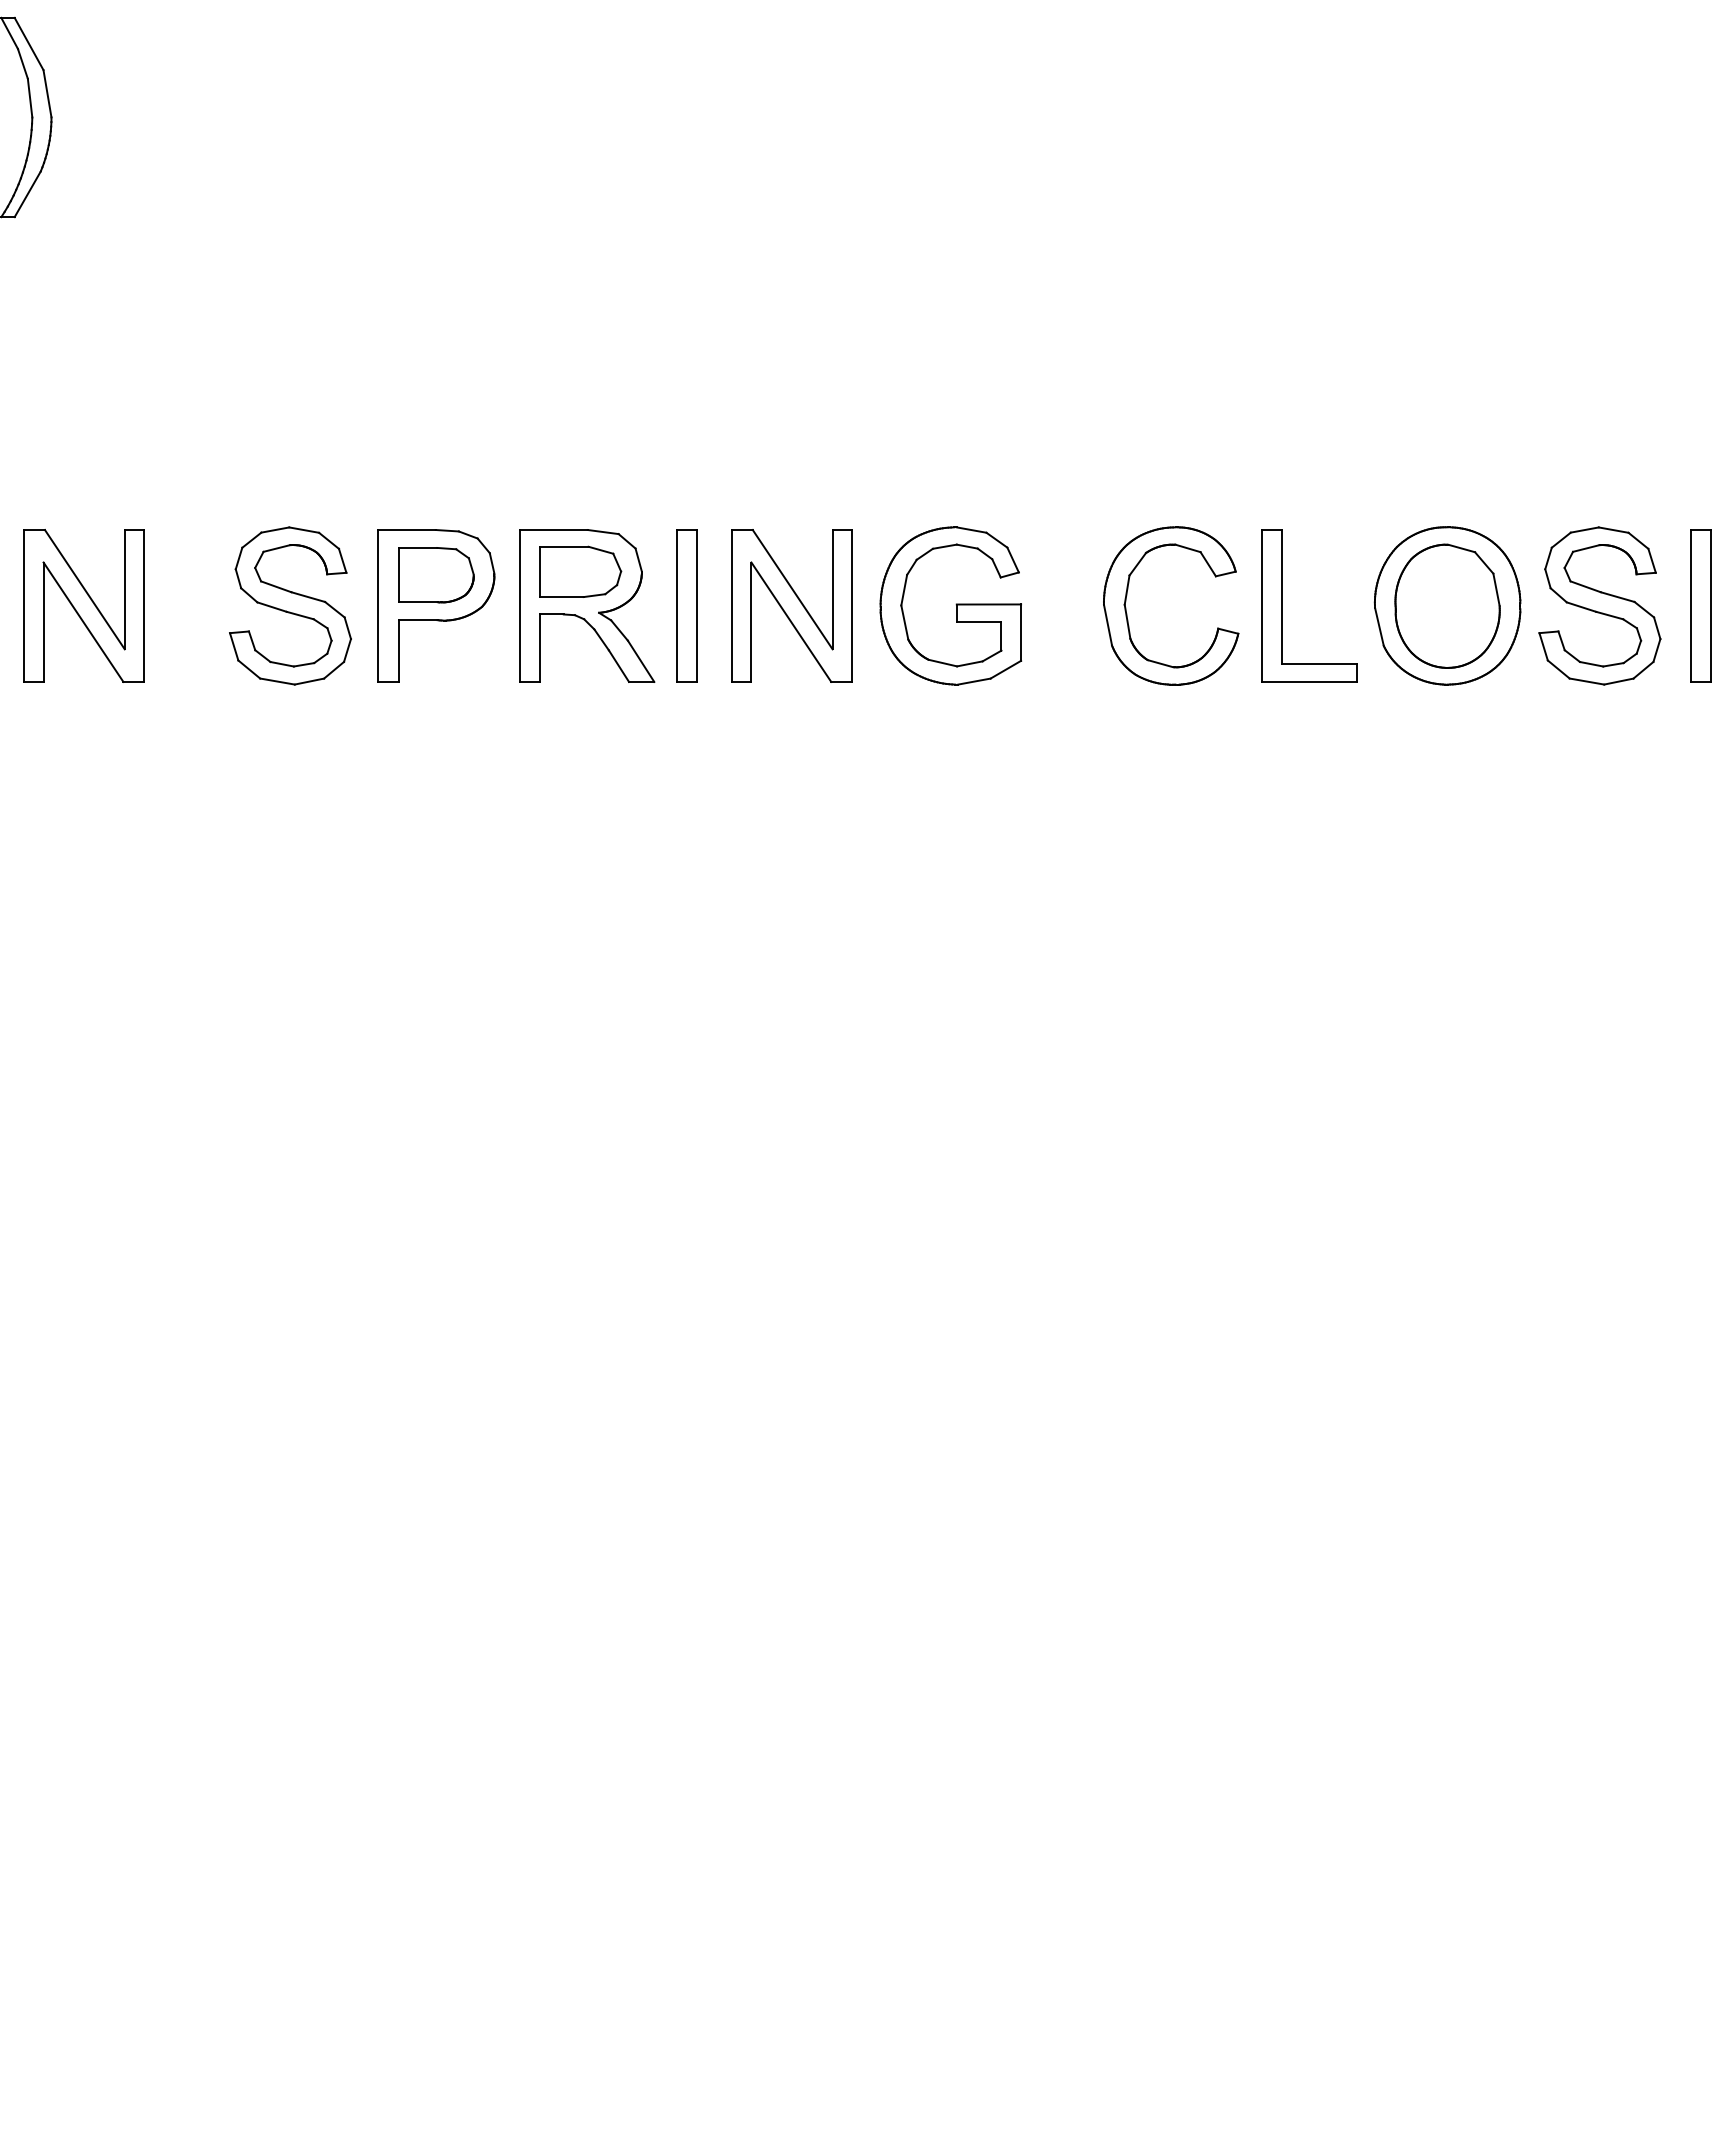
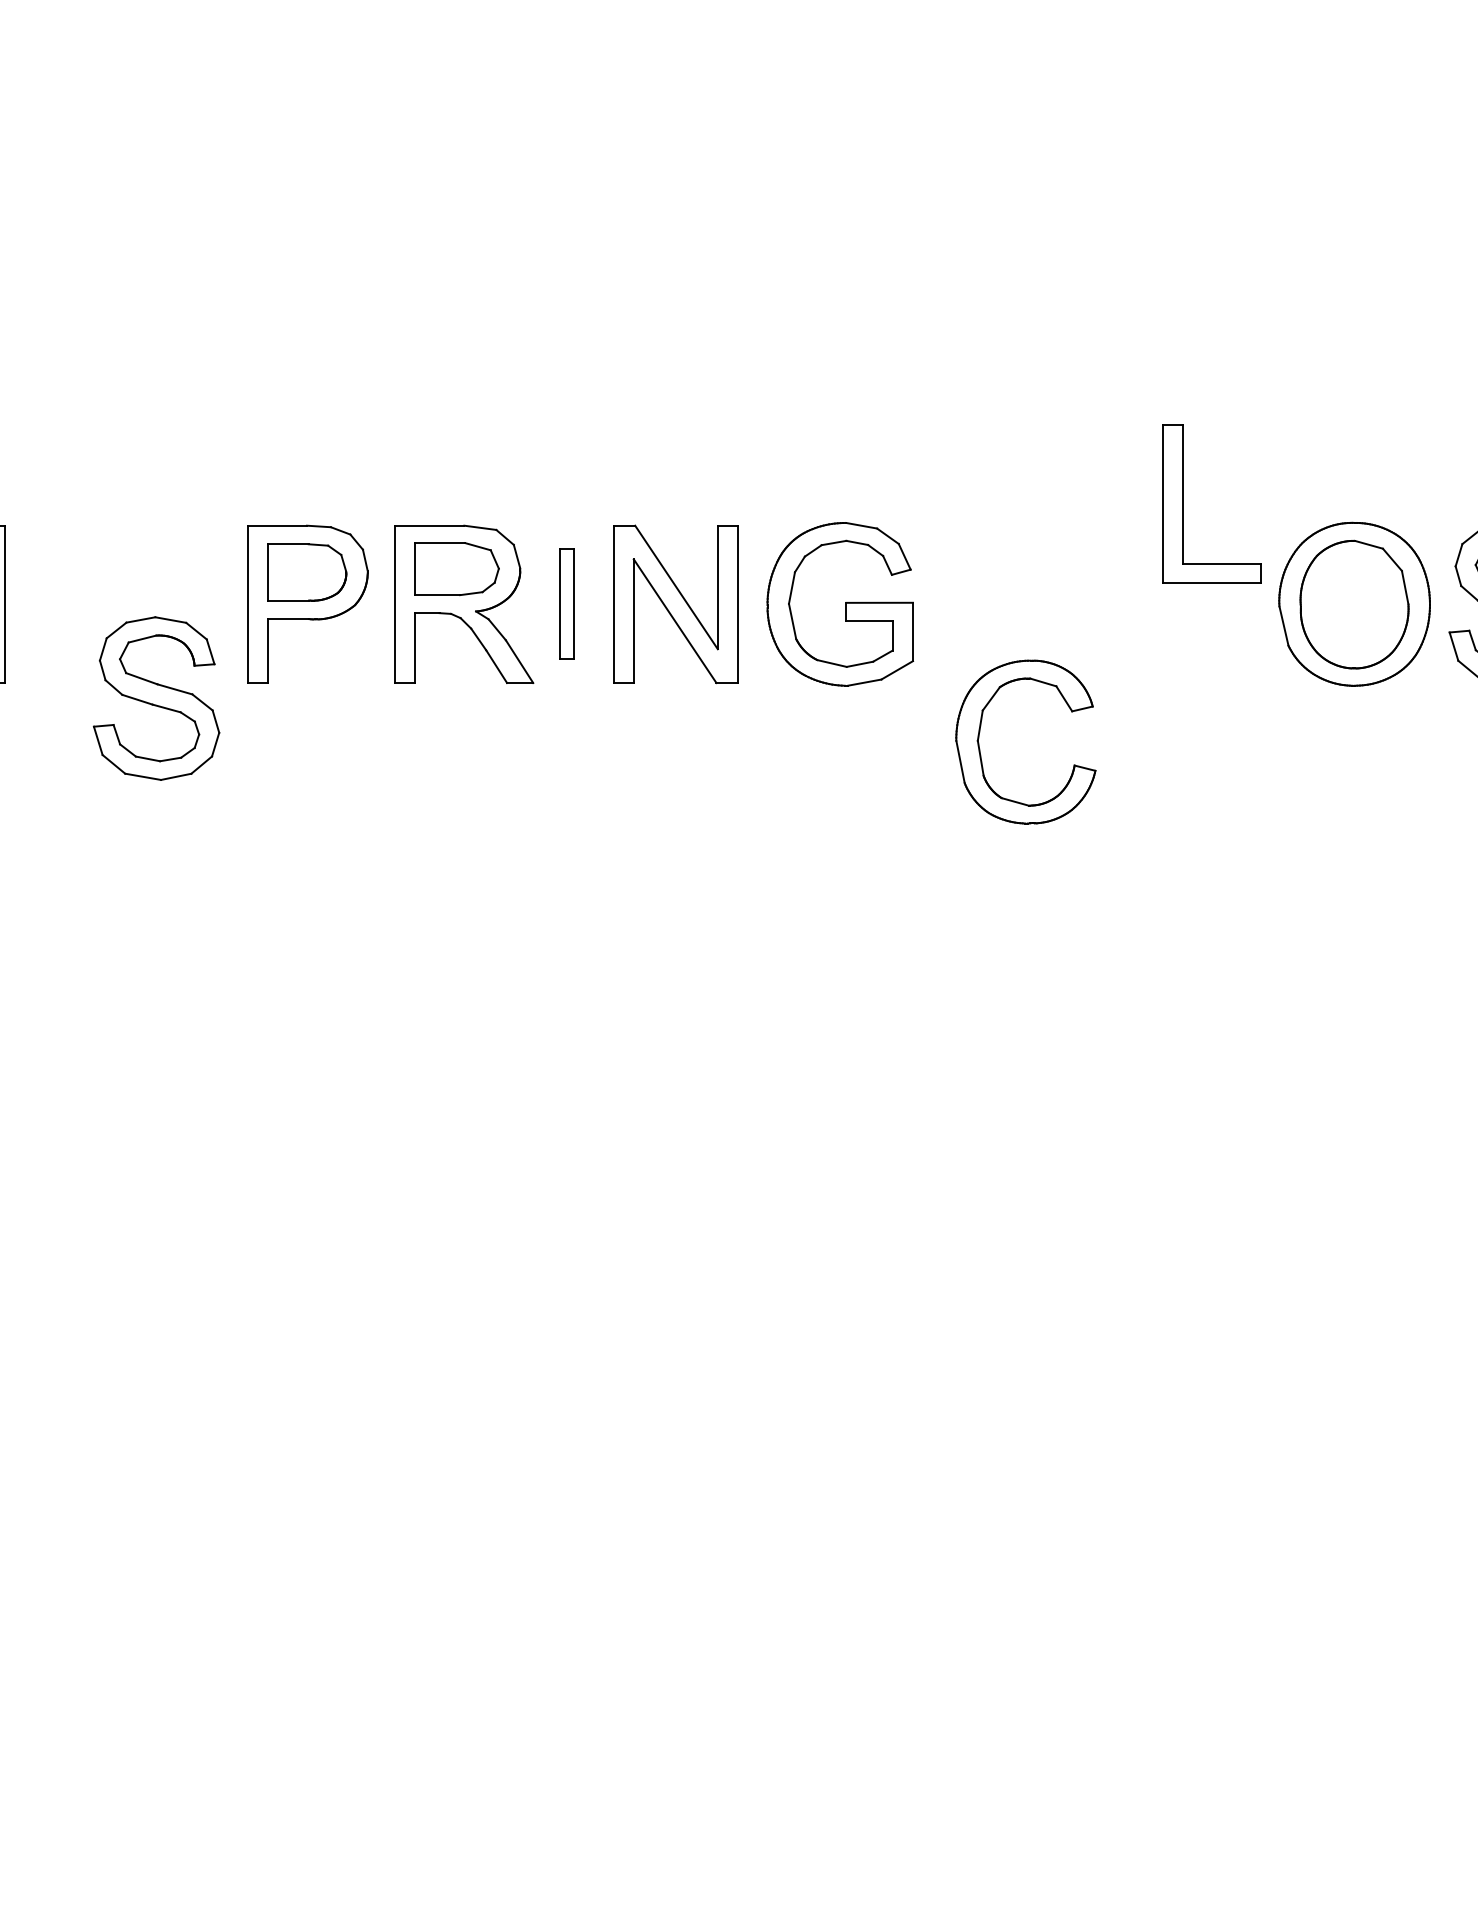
part: (290, 605) -> (156, 698), moved
part: (686, 605) -> (566, 603), size x0.7
part: (1282, 605) -> (1183, 503), moved
part: (1127, 613) -> (980, 749), moved

